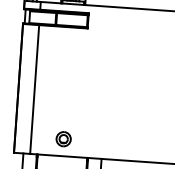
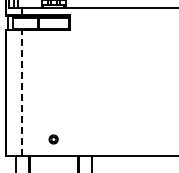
line: (34, 89) -> (22, 93), solid -> dashed
part: (63, 139) -> (53, 139), size x0.6

